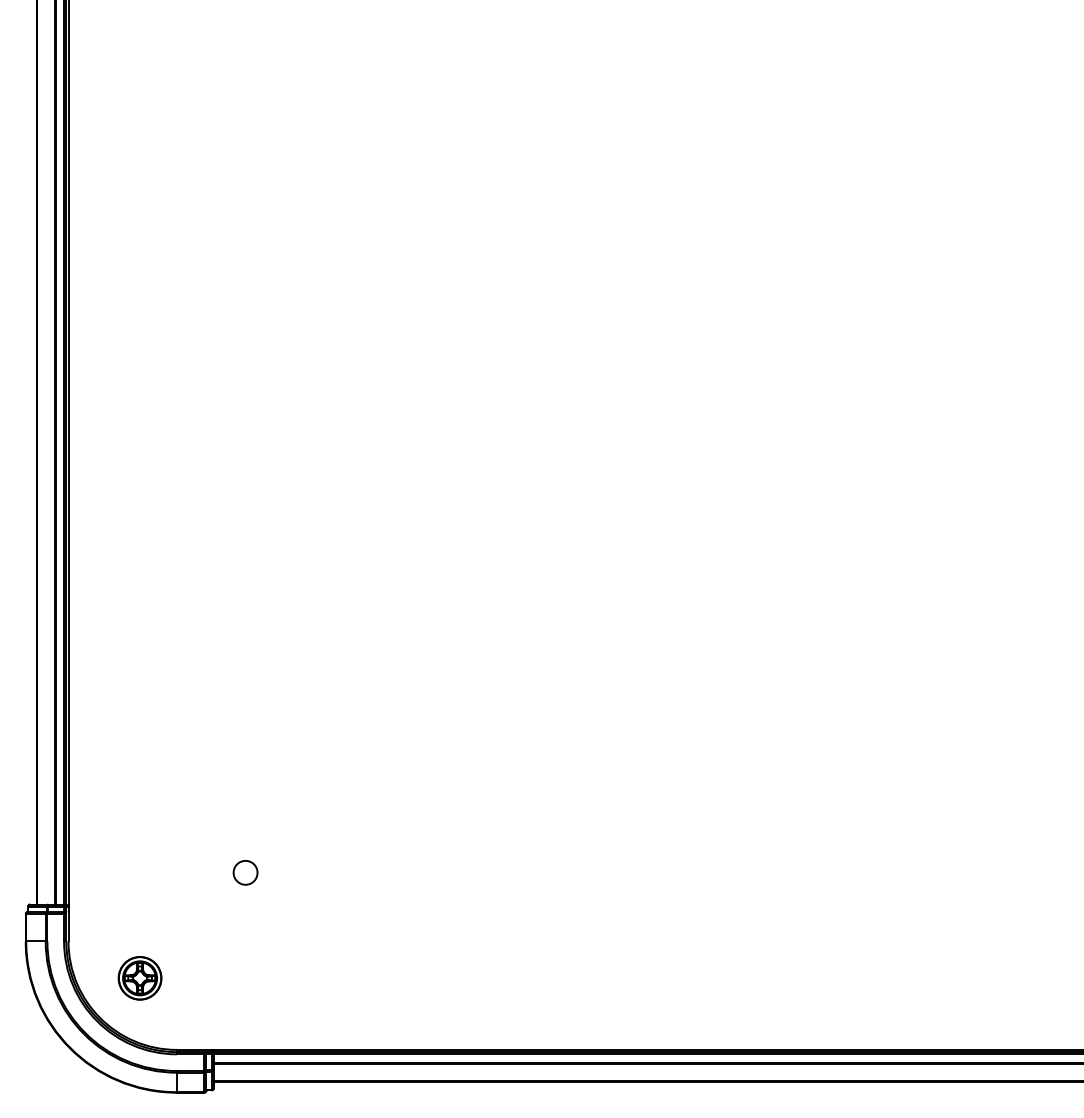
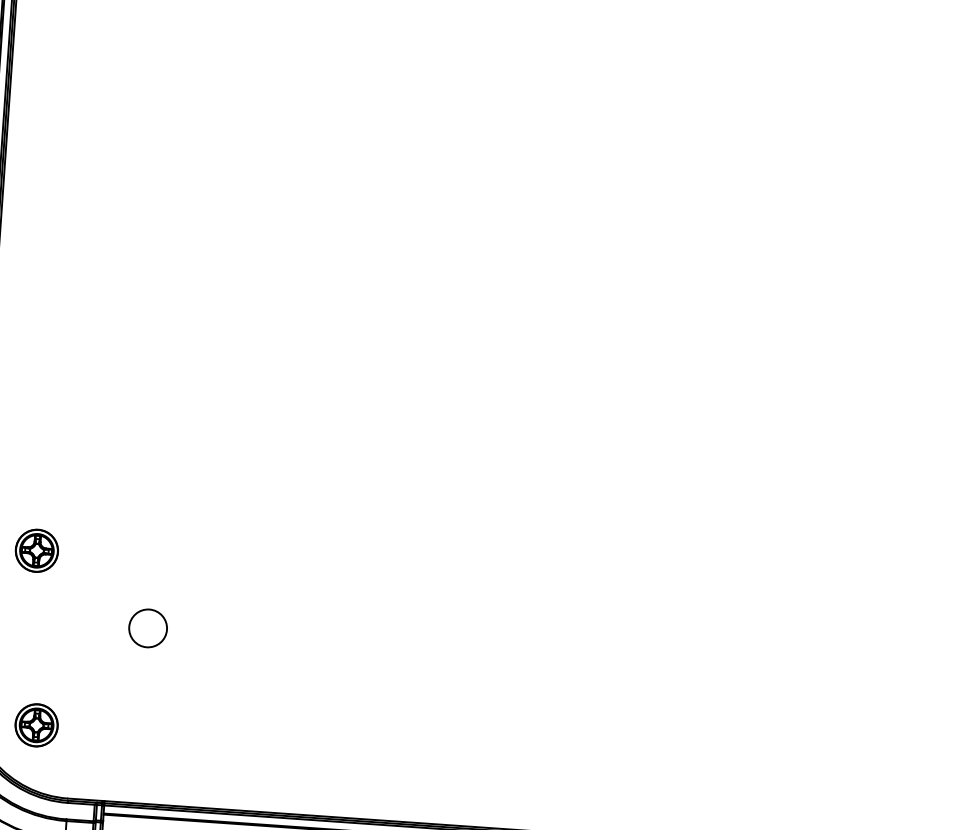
part: (127, 802) -> (36, 550), added
circle: (245, 872) -> (147, 628), size x1.6

